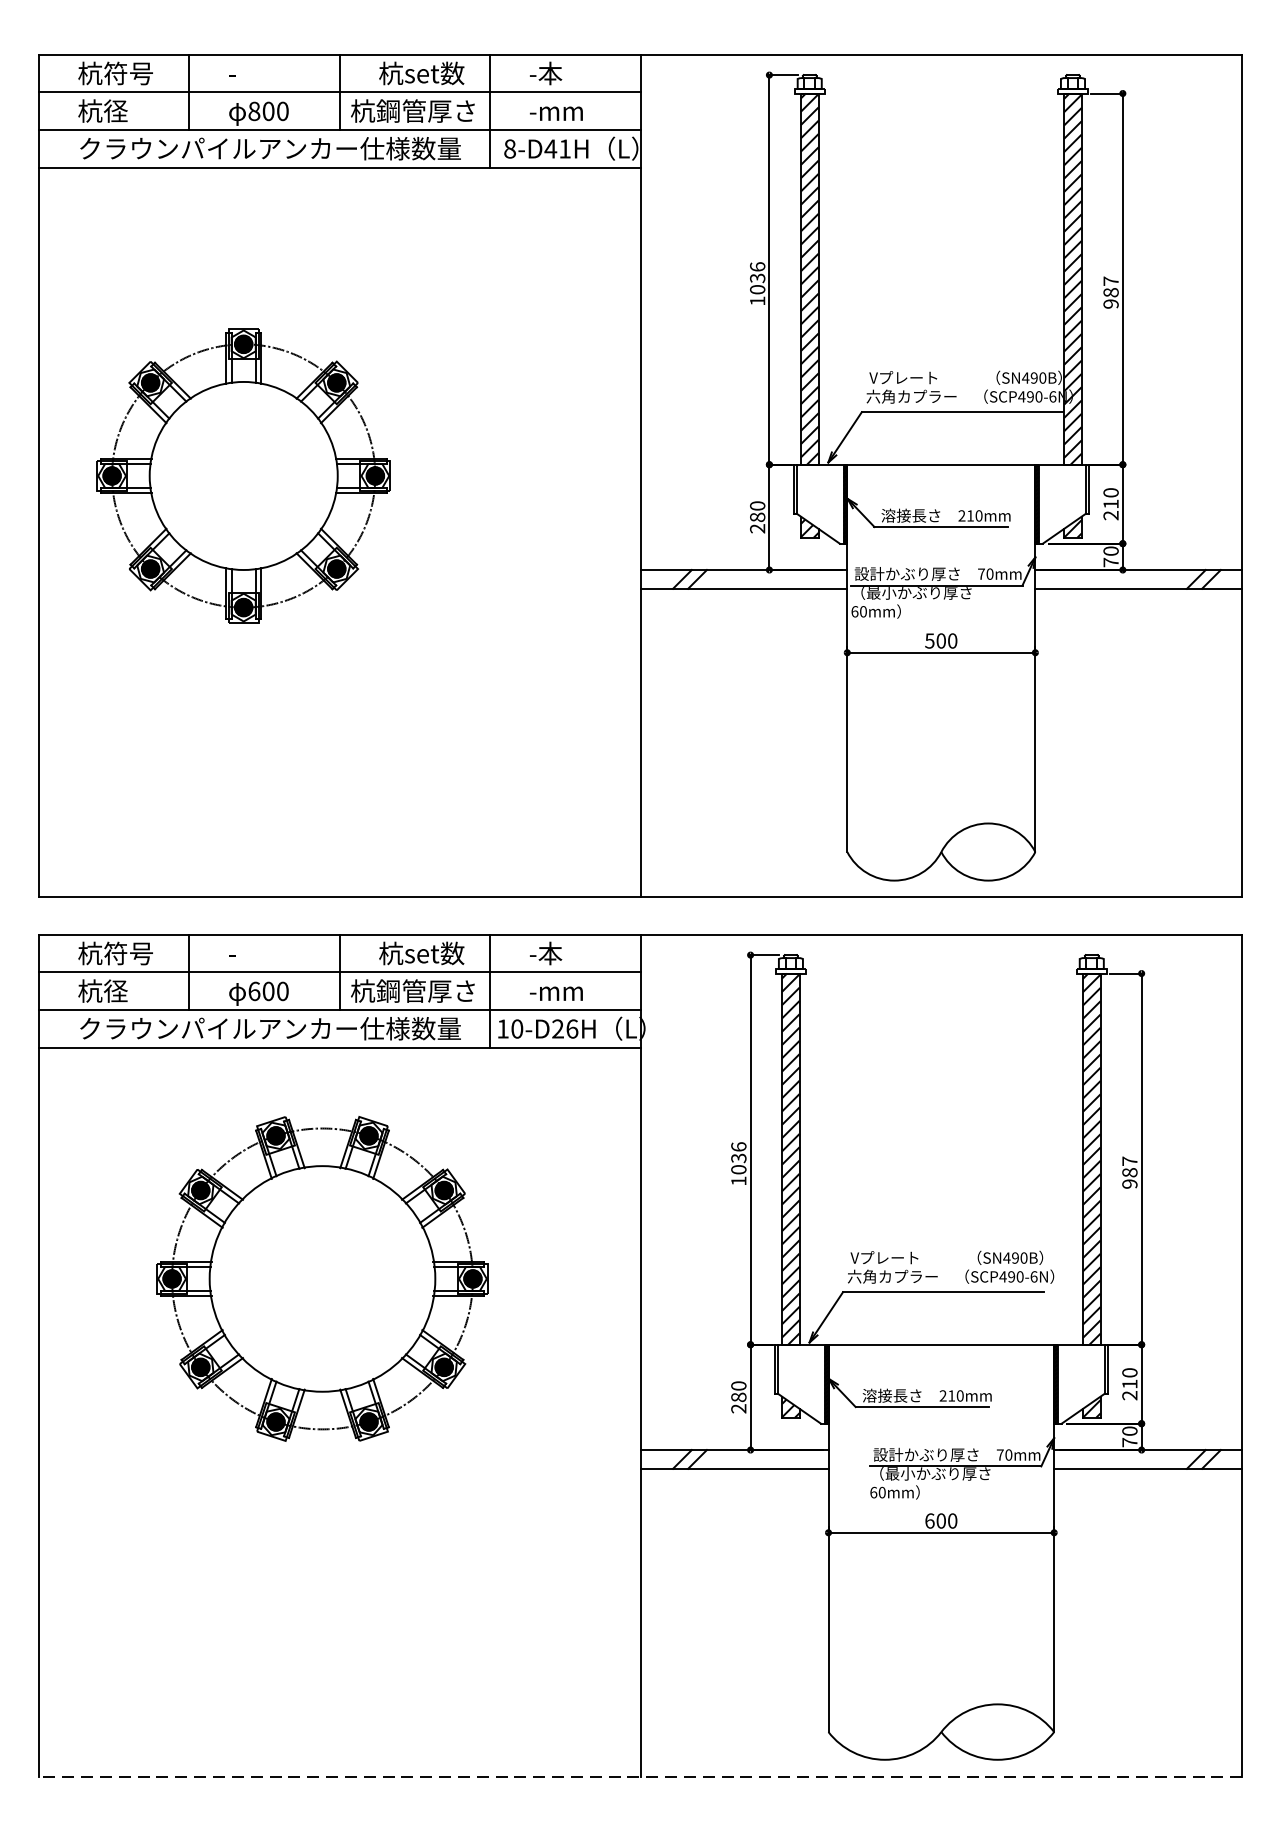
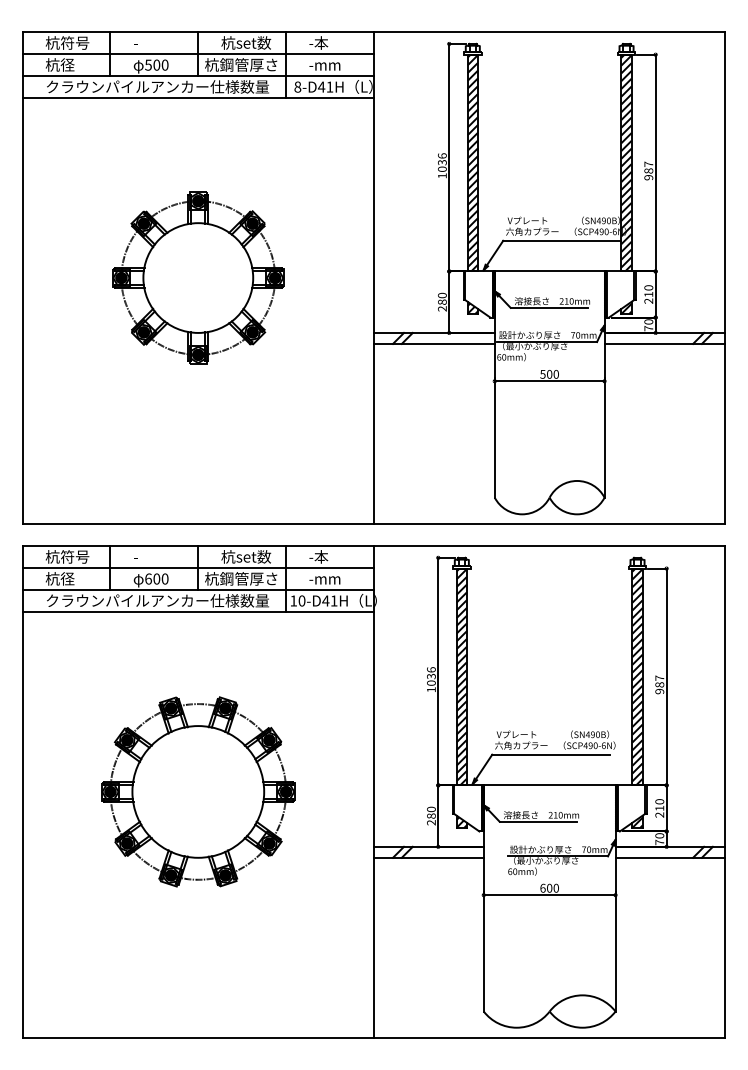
text: (254, 110) -> (148, 64), 800 -> 500
part: (244, 475) -> (198, 277), moved
text: (564, 1028) -> (329, 600), 10-D26H -> 10-D41H
part: (322, 1278) -> (198, 791), moved
line: (639, 1776) -> (373, 1037), dashed -> solid

